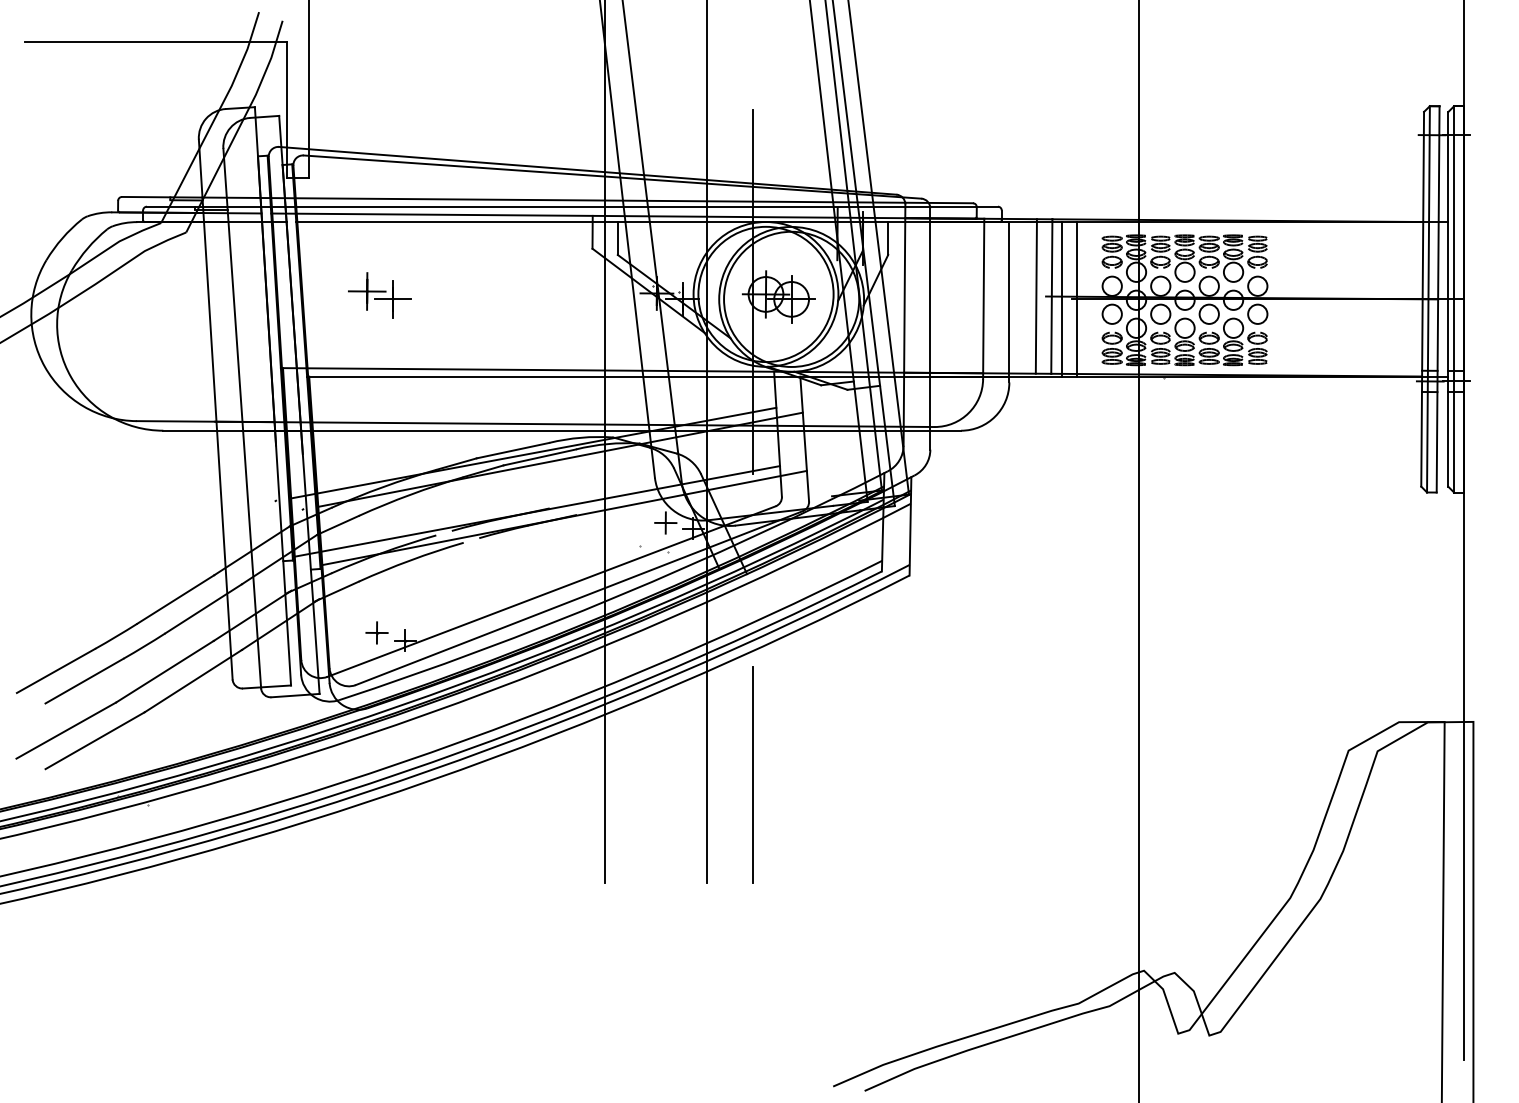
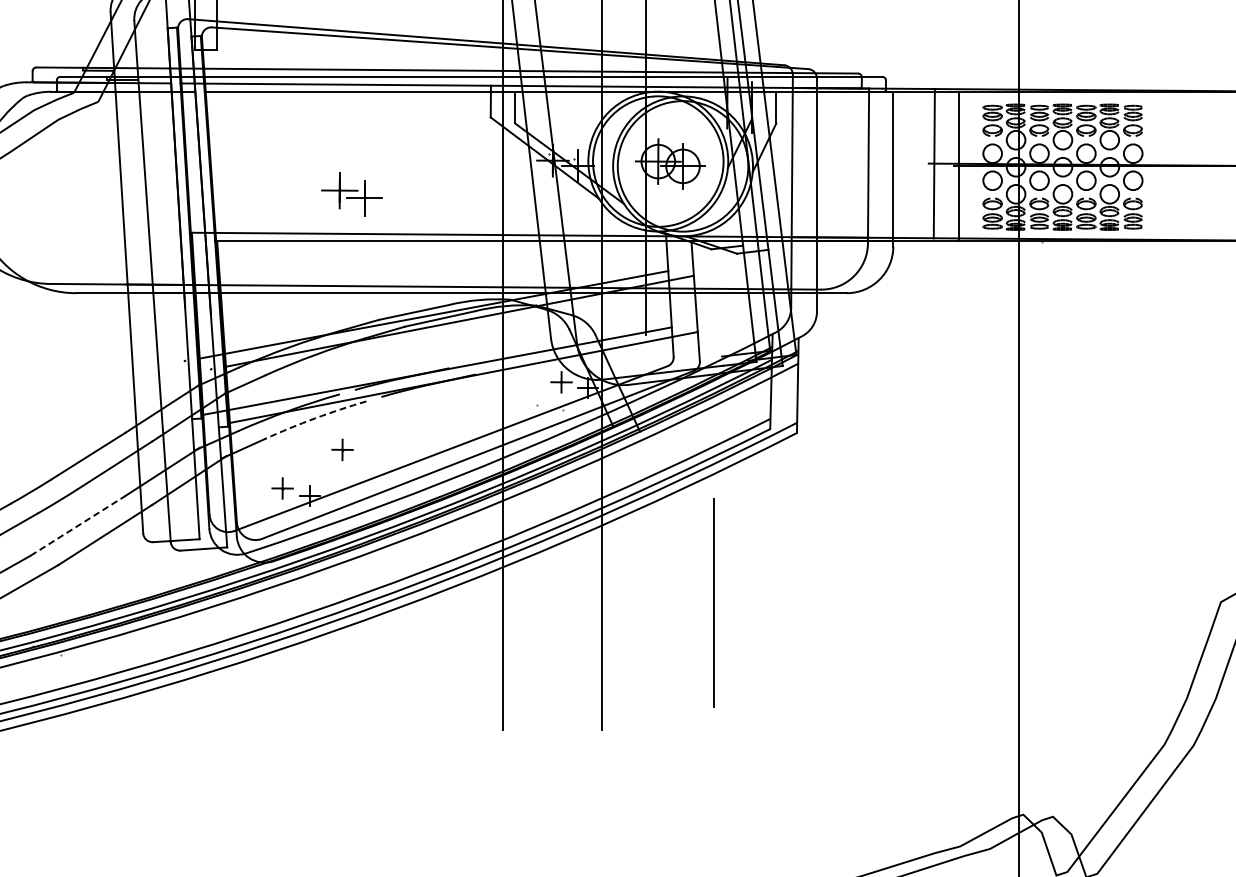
part: (379, 295) -> (351, 194), moved
line: (1035, 296) -> (918, 163), removed
line: (1062, 299) -> (944, 166), removed
arc: (410, 560) -> (314, 418), solid -> dashed
part: (438, 592) -> (342, 449), added
line: (164, 671) -> (77, 525), solid -> dashed
line: (752, 774) -> (713, 602), moved

